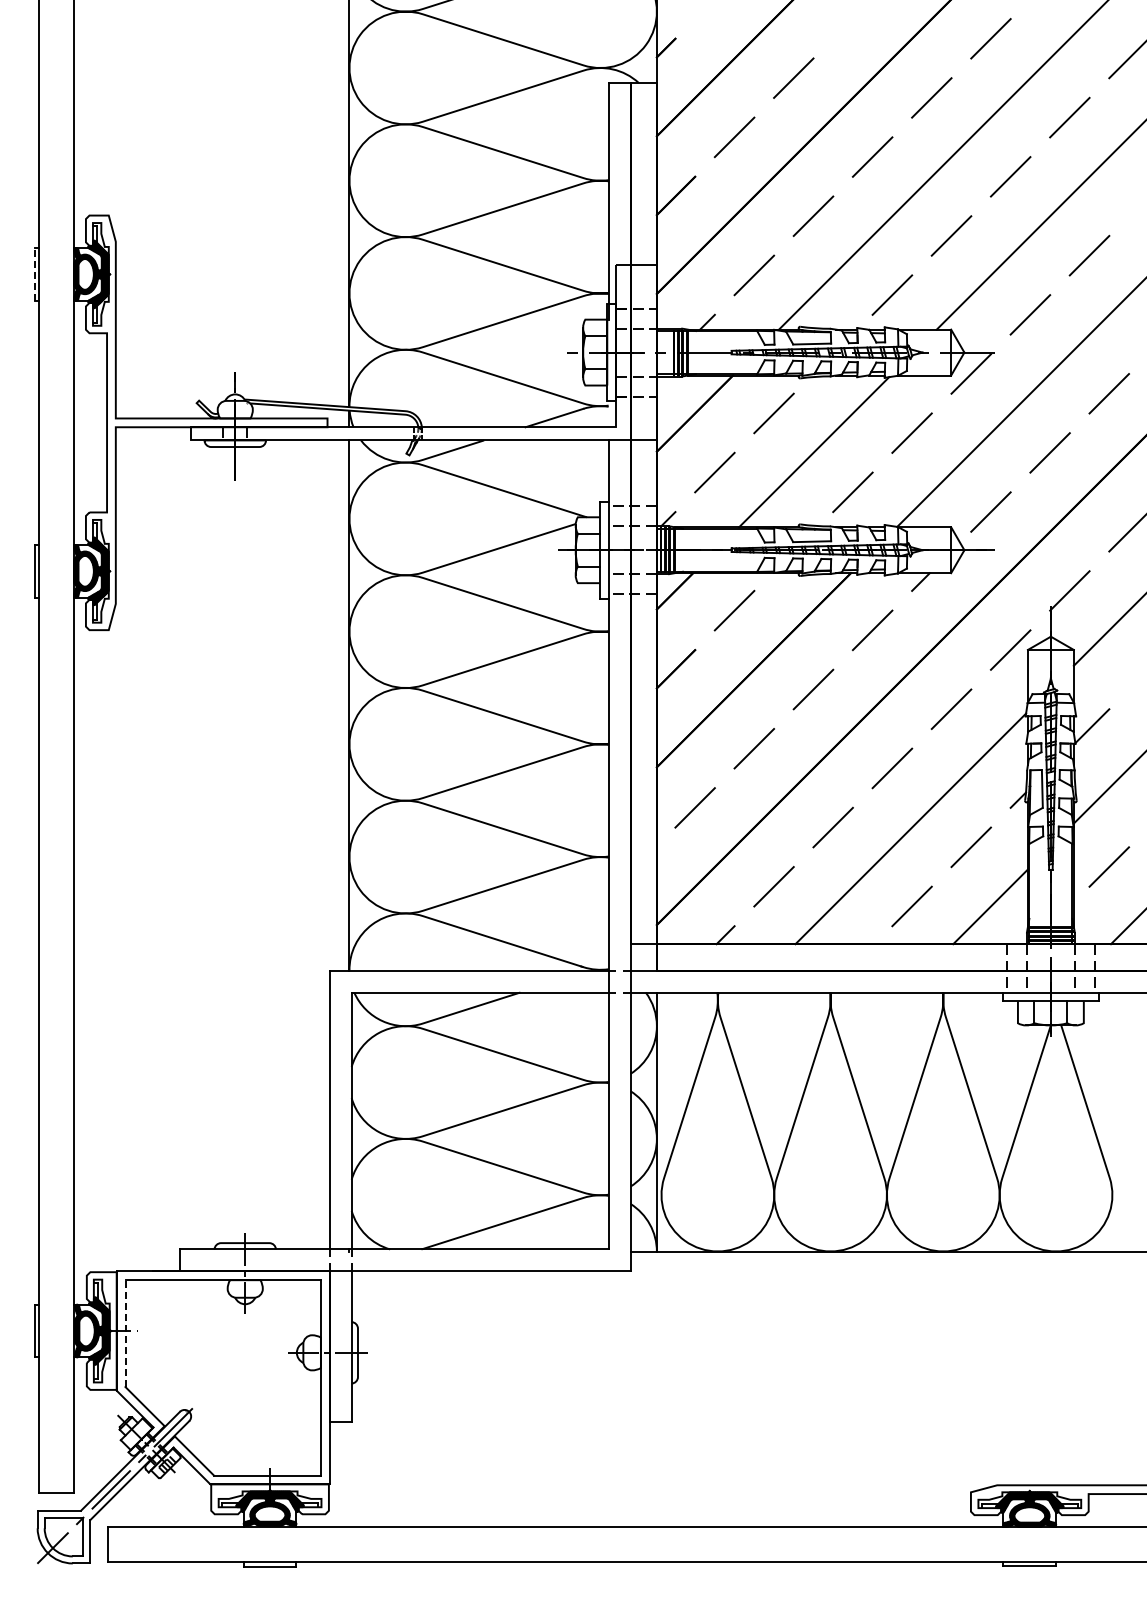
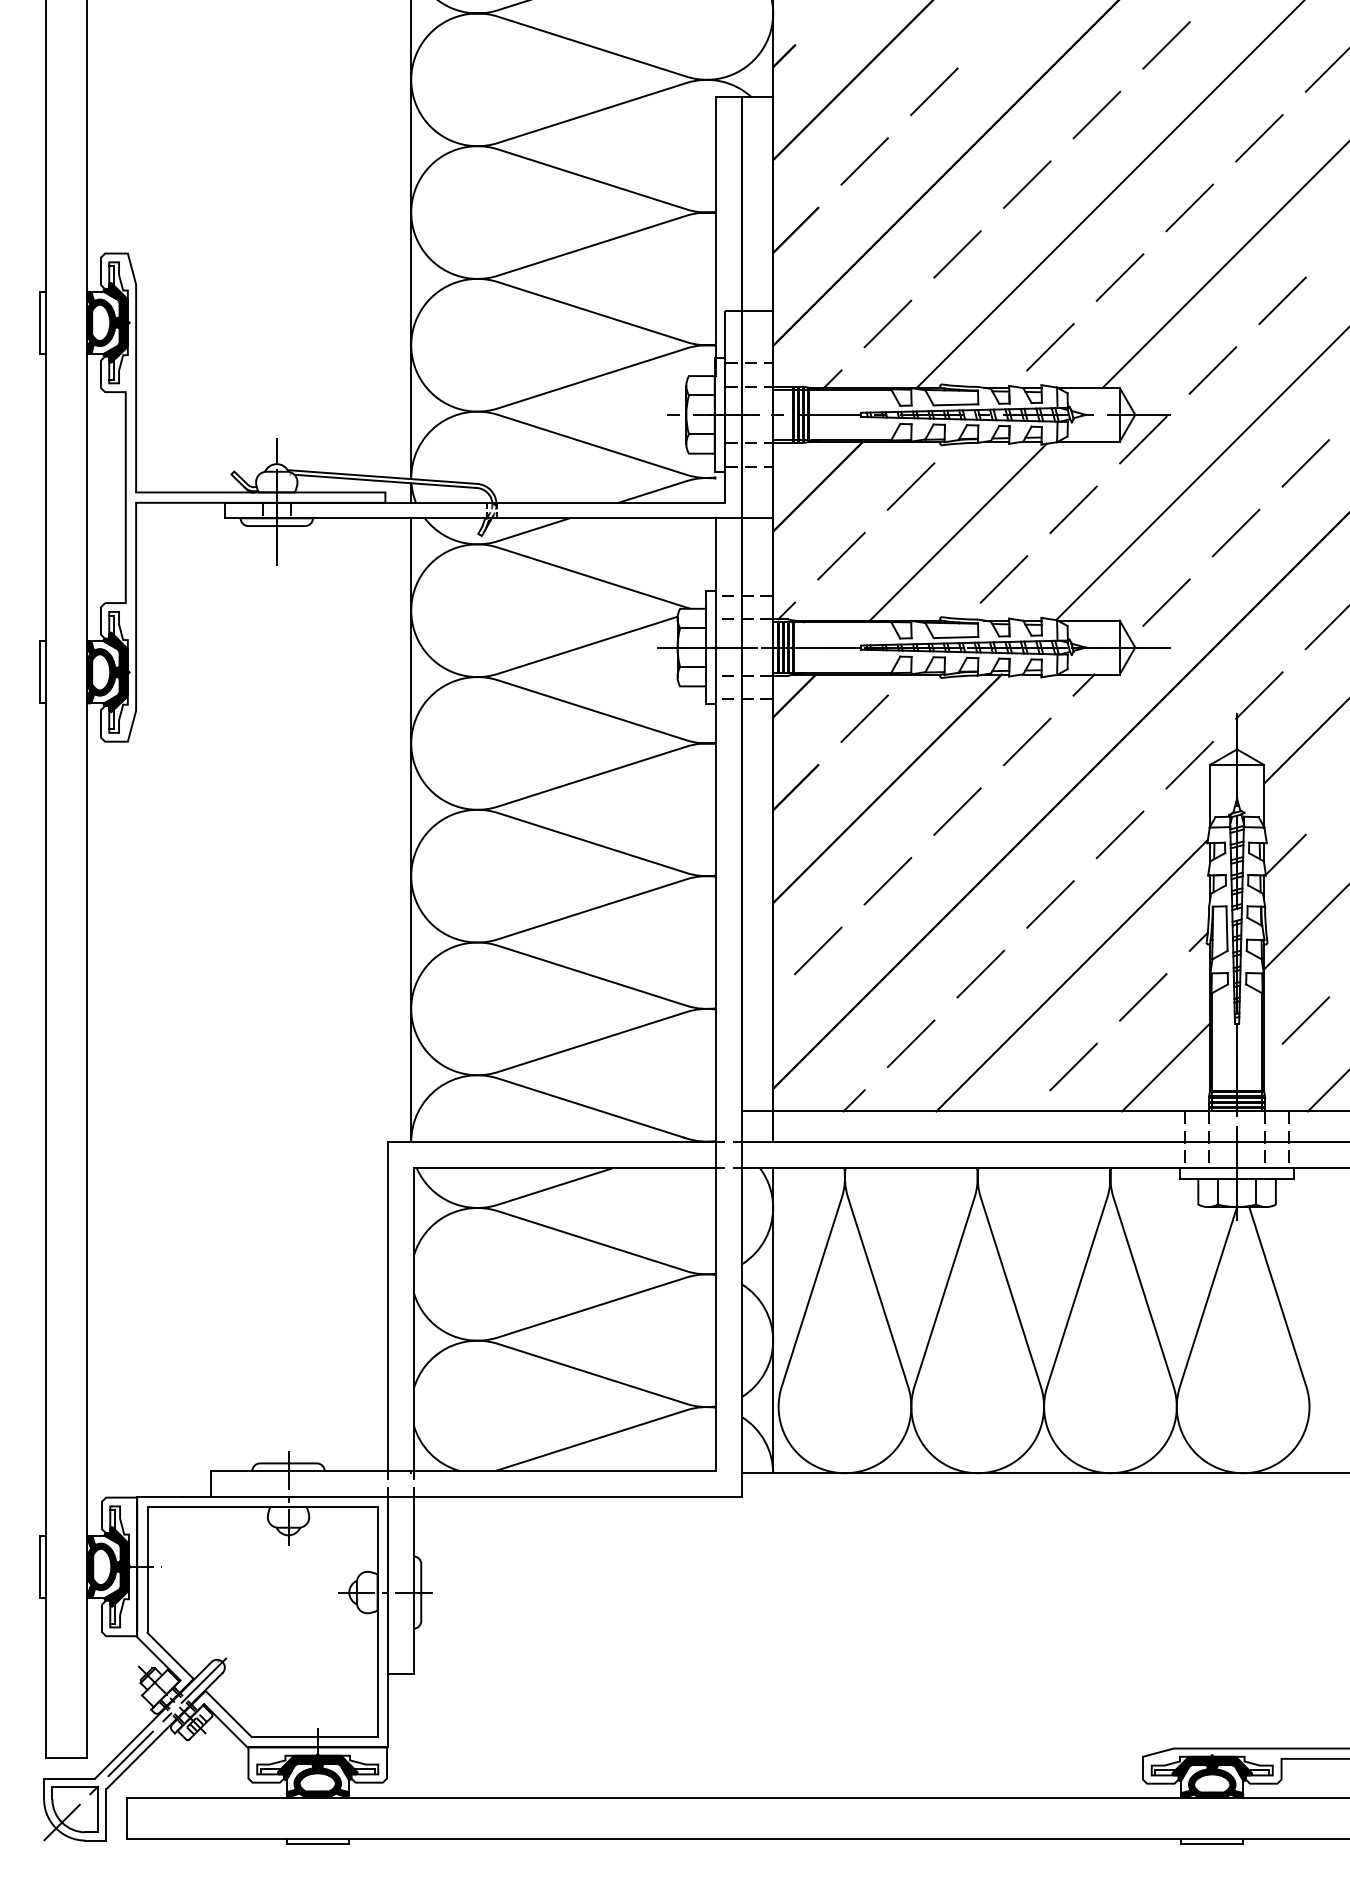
line: (34, 273) -> (40, 321), dashed -> solid
line: (125, 1333) -> (147, 1569), dashed -> solid

